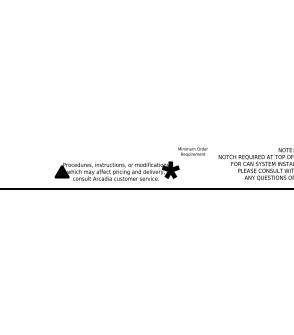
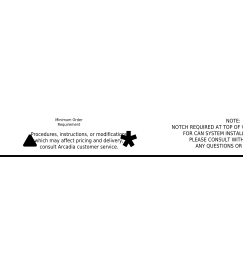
text: (192, 151) -> (68, 121), moved

